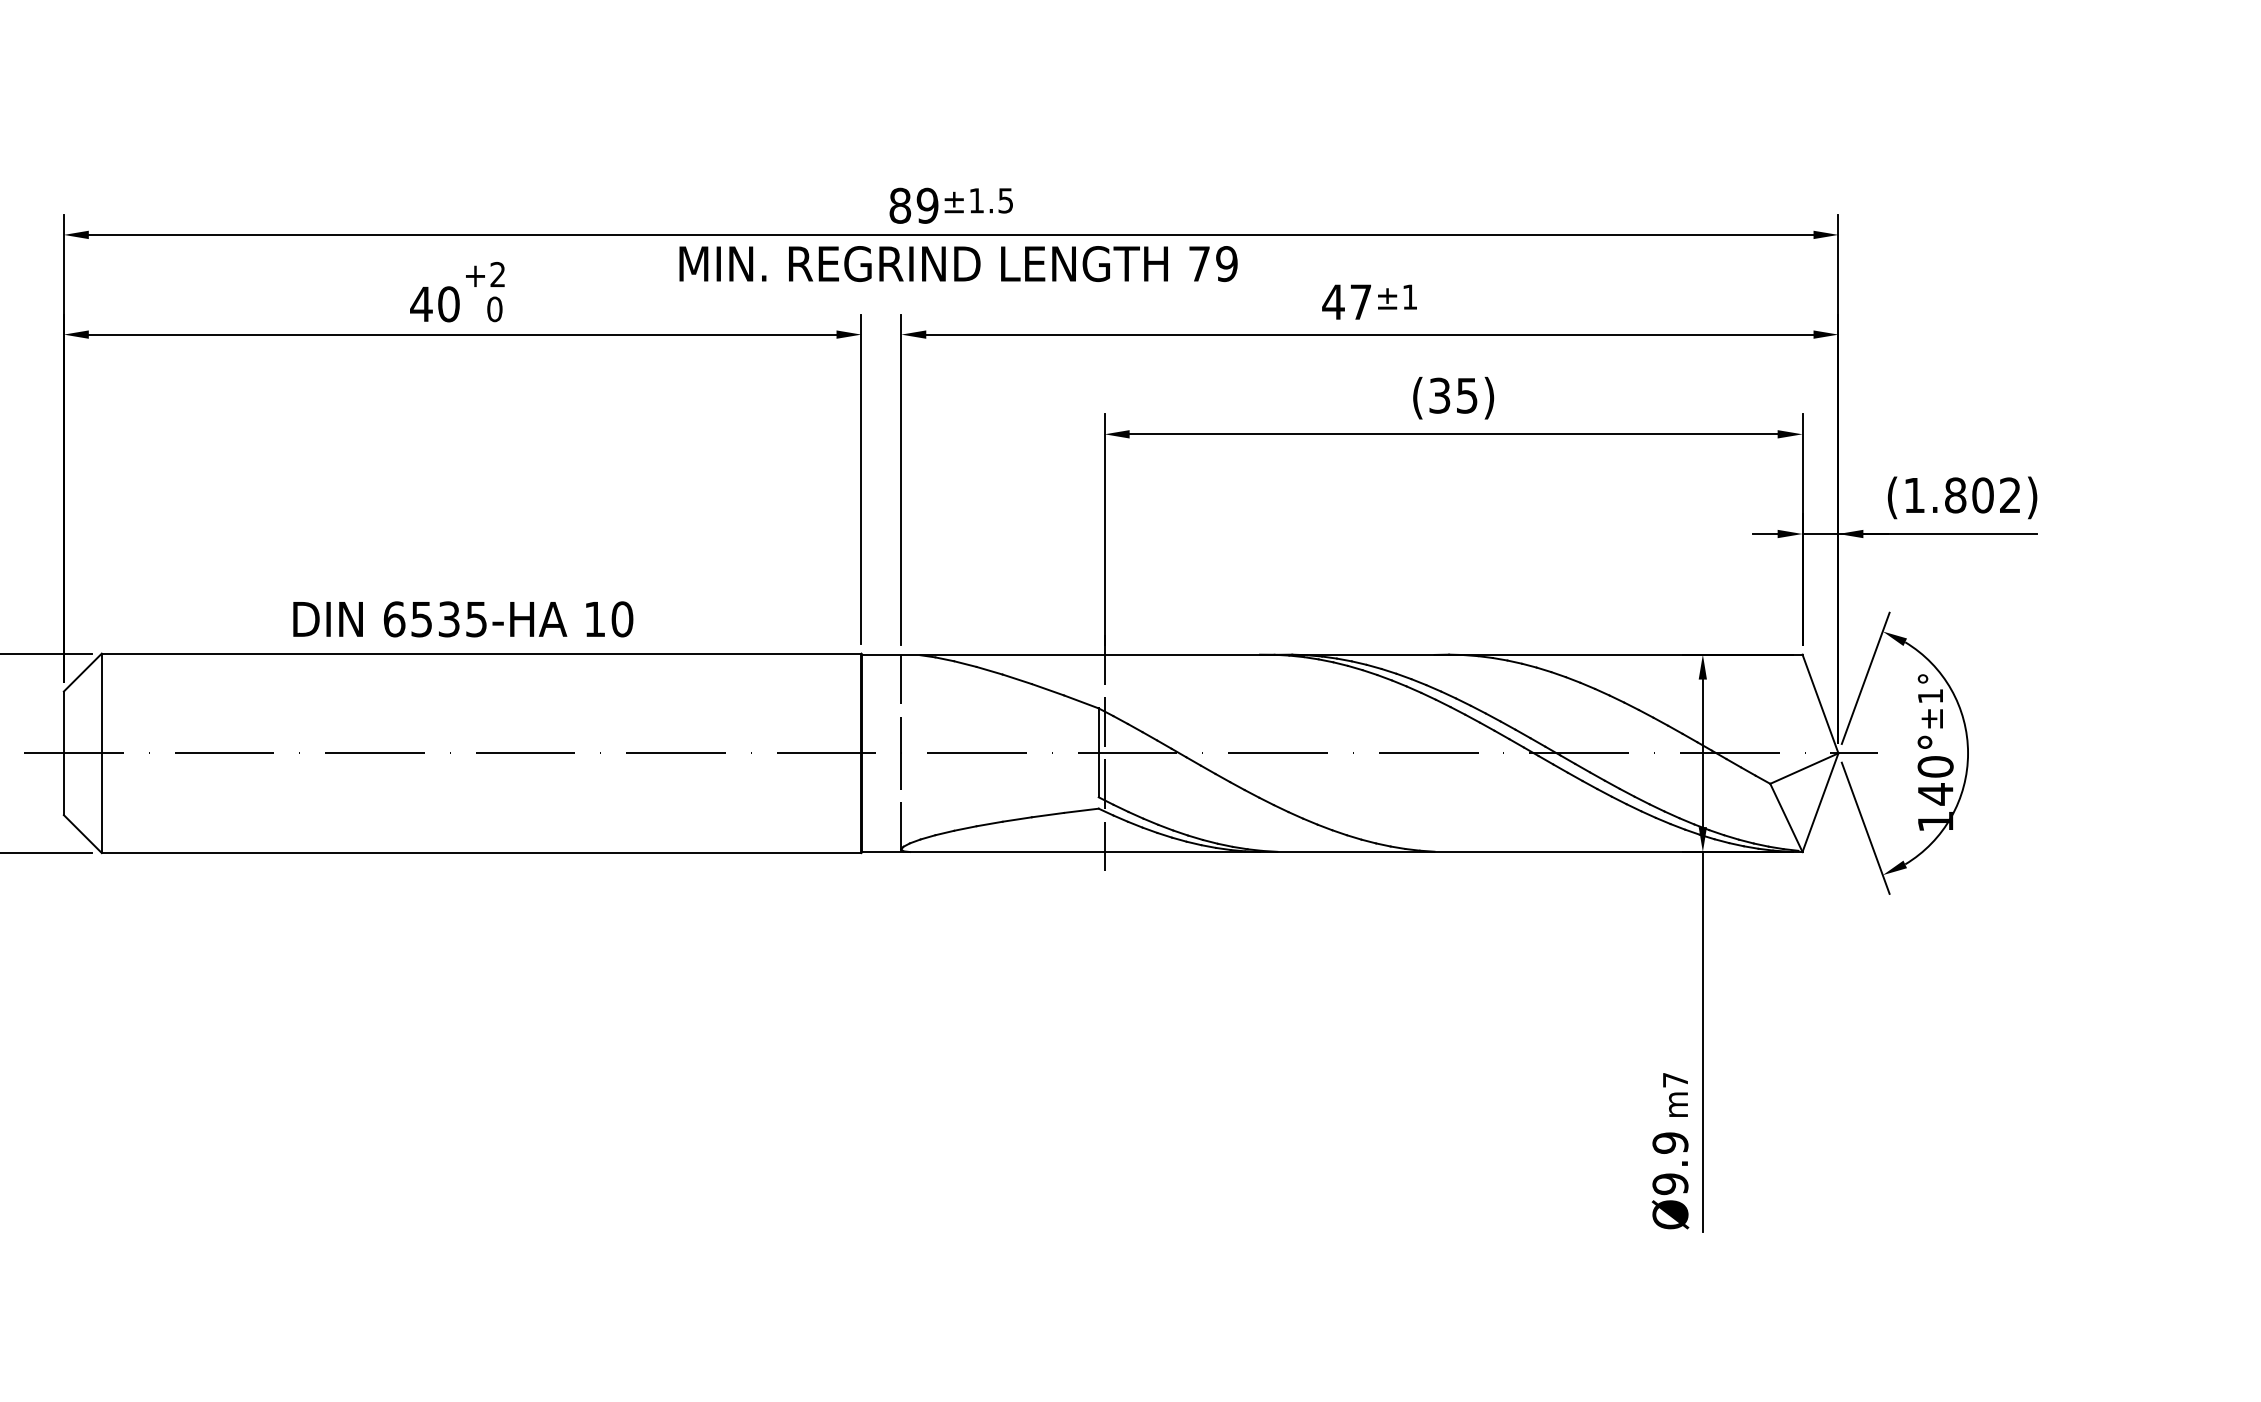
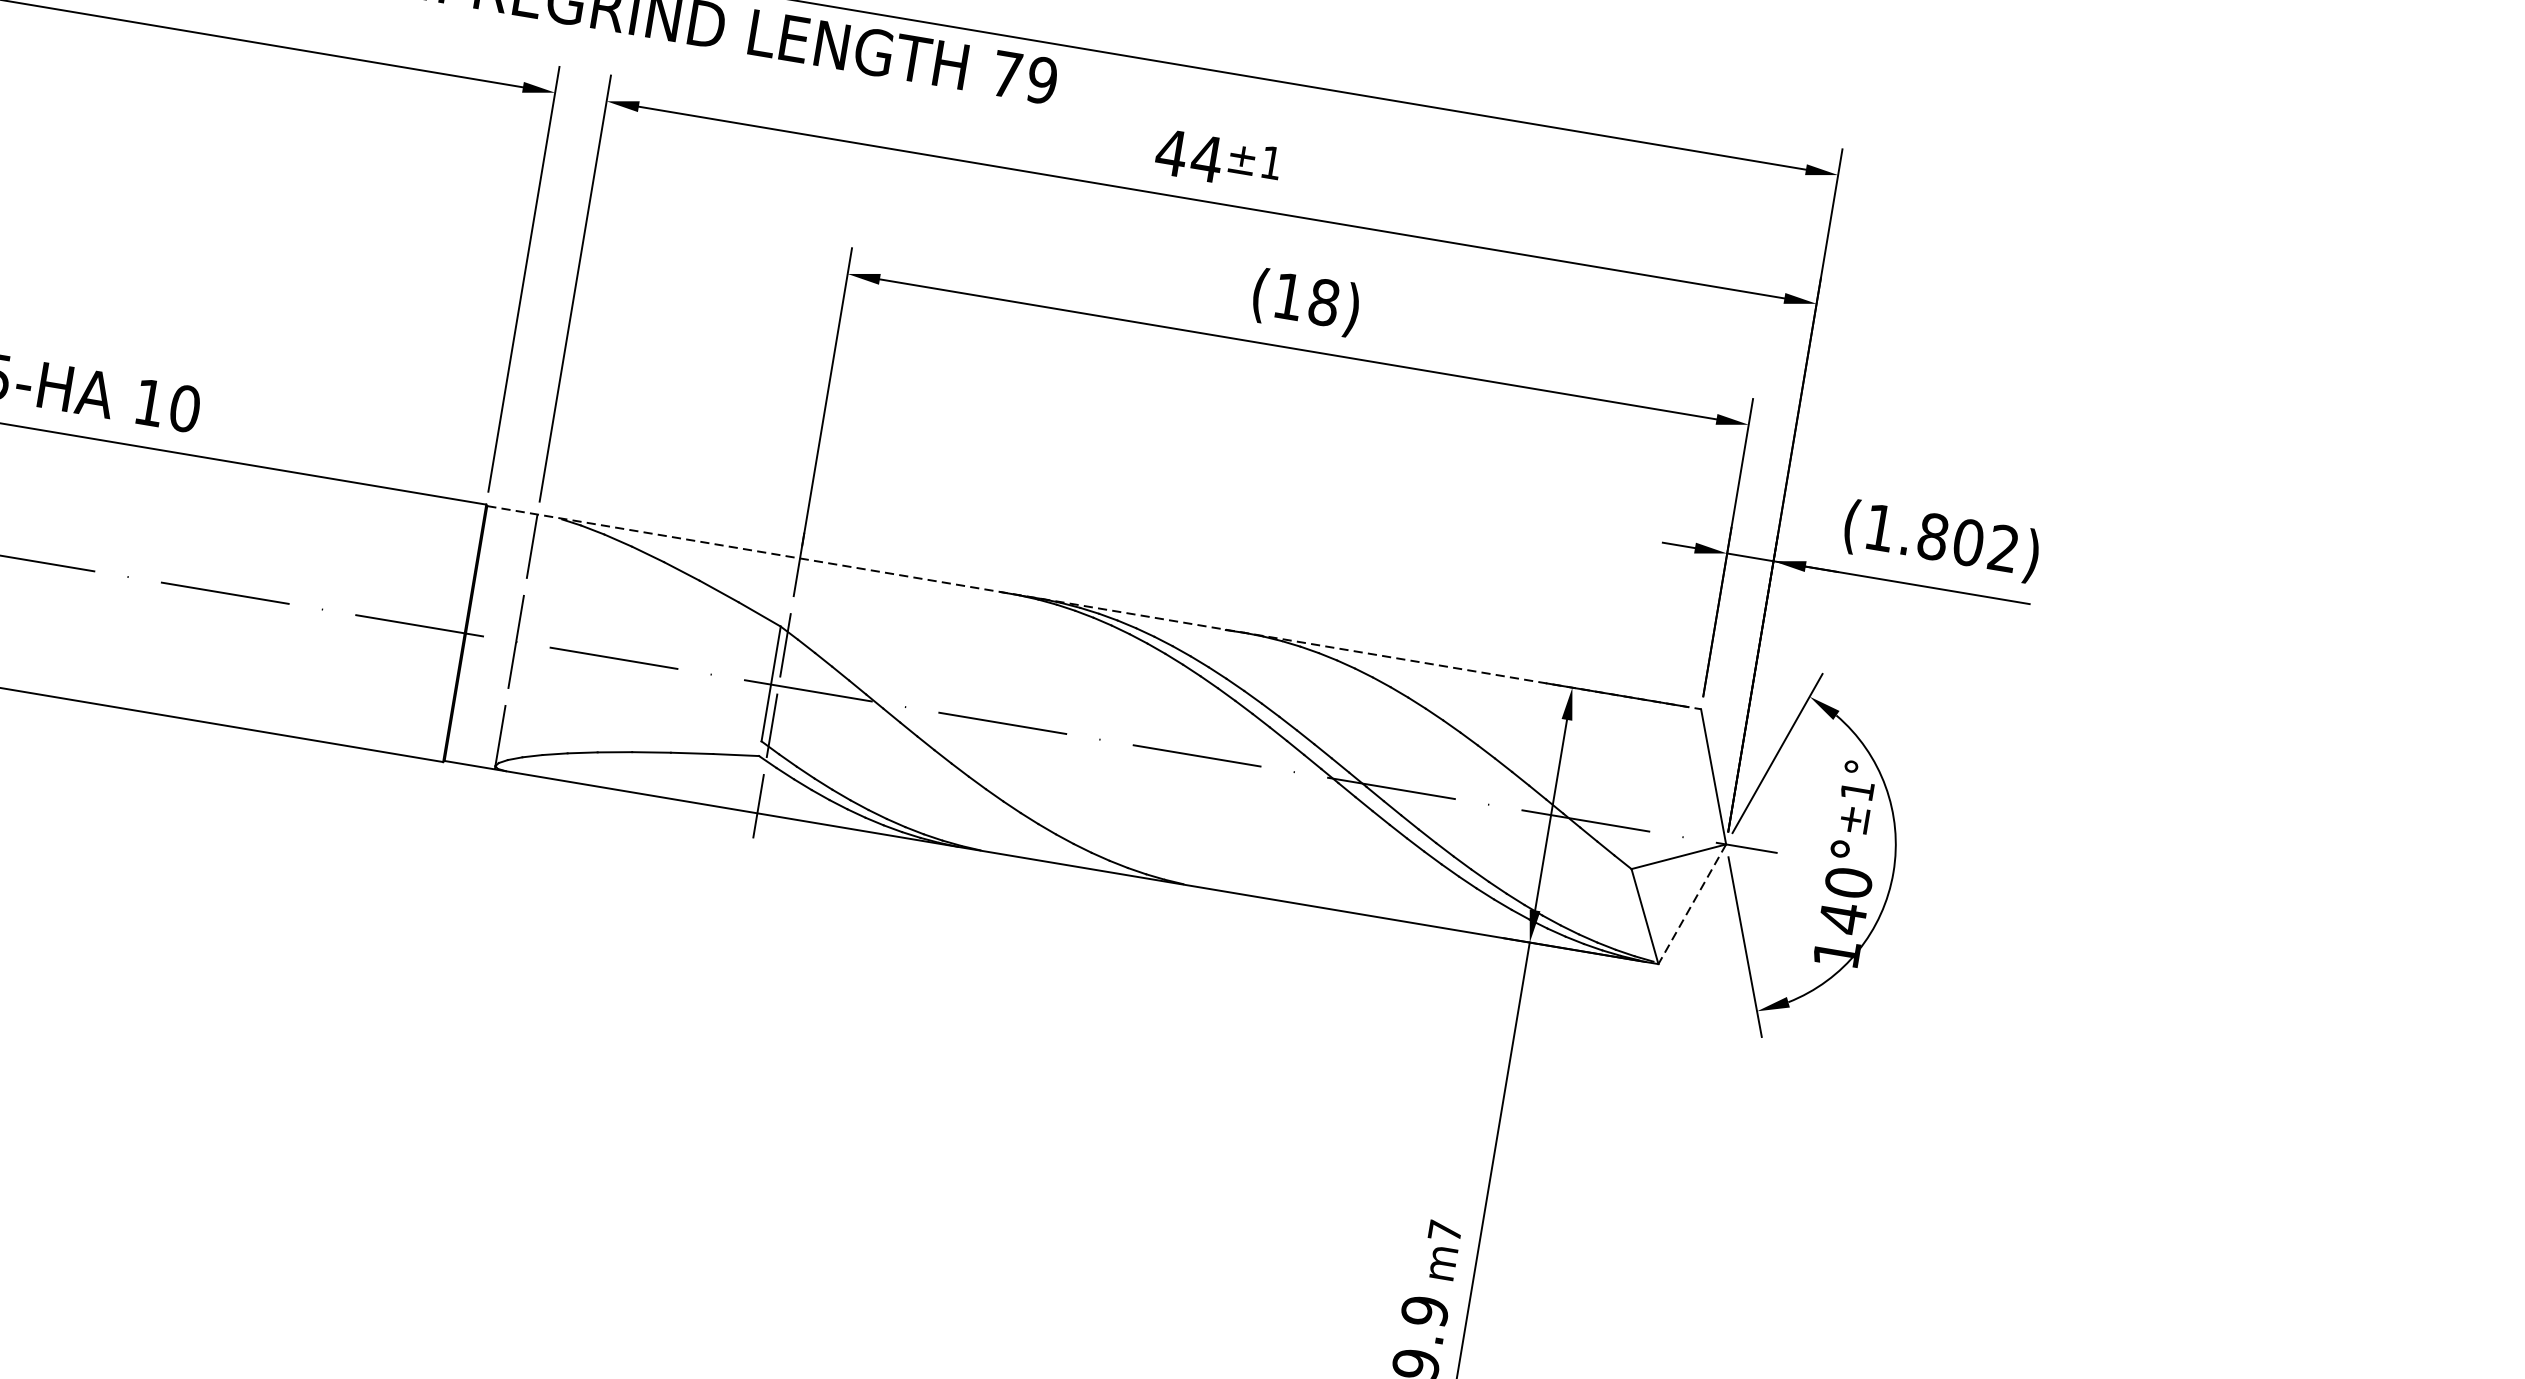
text: (1360, 301) -> (1206, 157), 47 -> 44
text: (1453, 395) -> (1306, 299), (35) -> (18)
line: (1332, 654) -> (1094, 607), solid -> dashed
line: (1820, 802) -> (1692, 904), solid -> dashed

